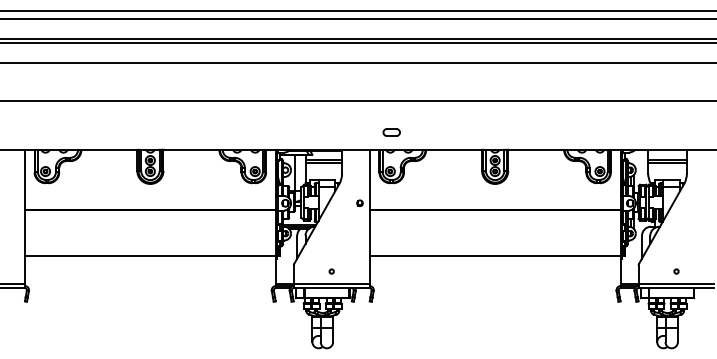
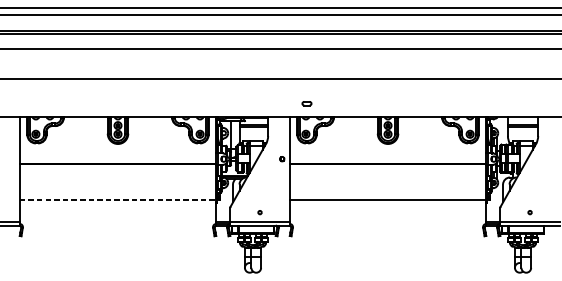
part: (391, 132) -> (306, 103), size x0.7
line: (150, 255) -> (118, 200), solid -> dashed

